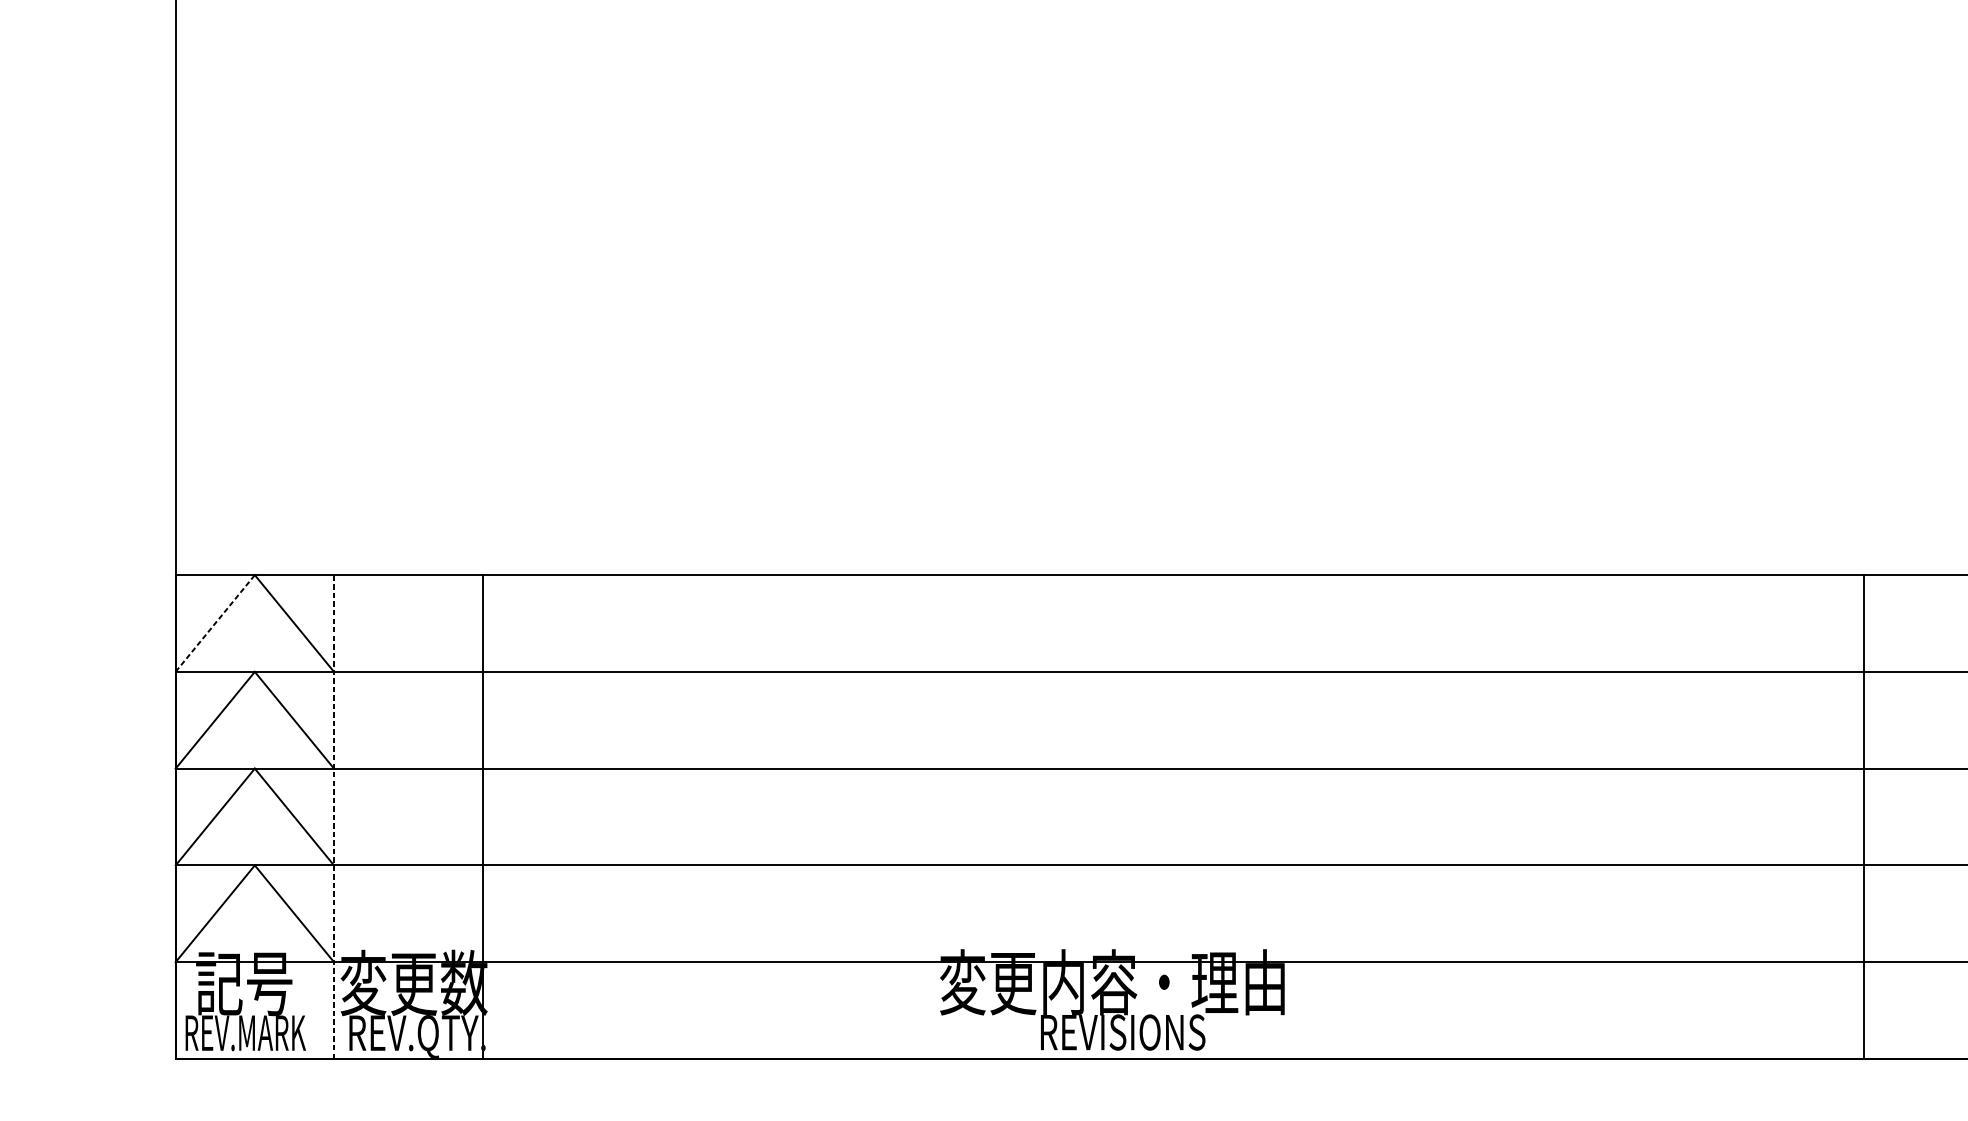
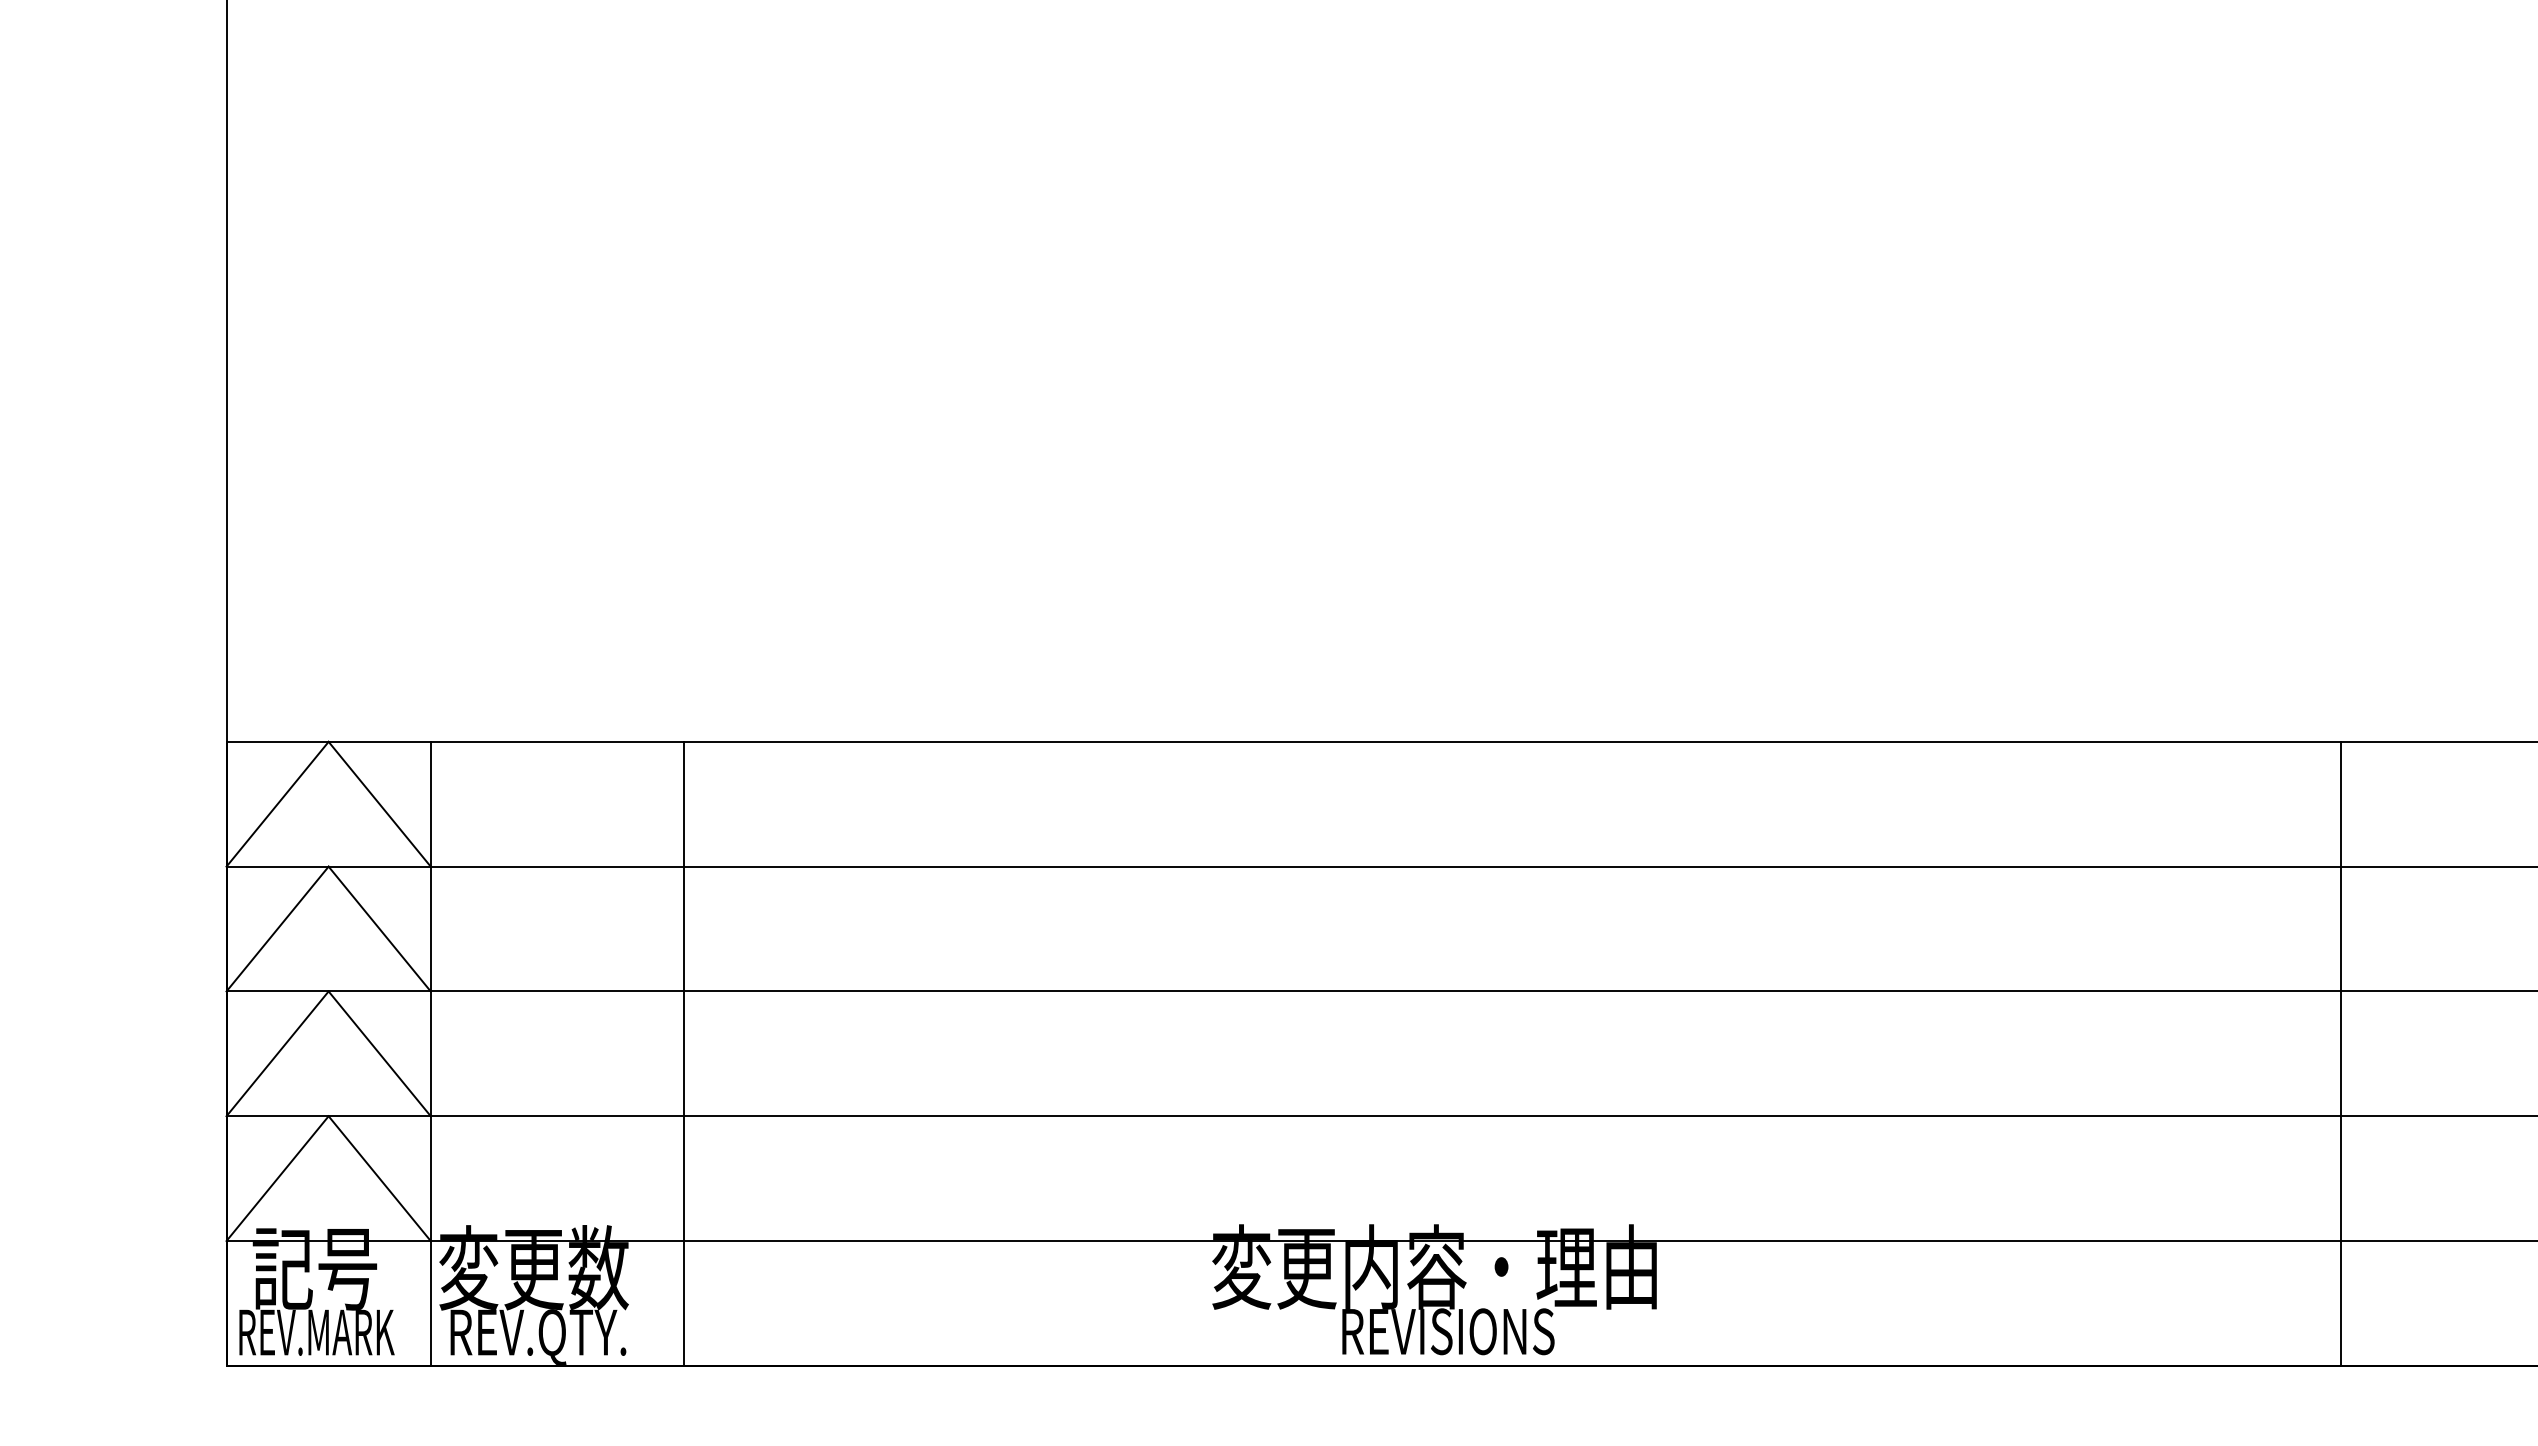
line: (215, 623) -> (277, 804), dashed -> solid
line: (333, 816) -> (430, 1053), dashed -> solid
line: (482, 816) -> (683, 1053), moved
line: (1863, 816) -> (2341, 1053), moved

